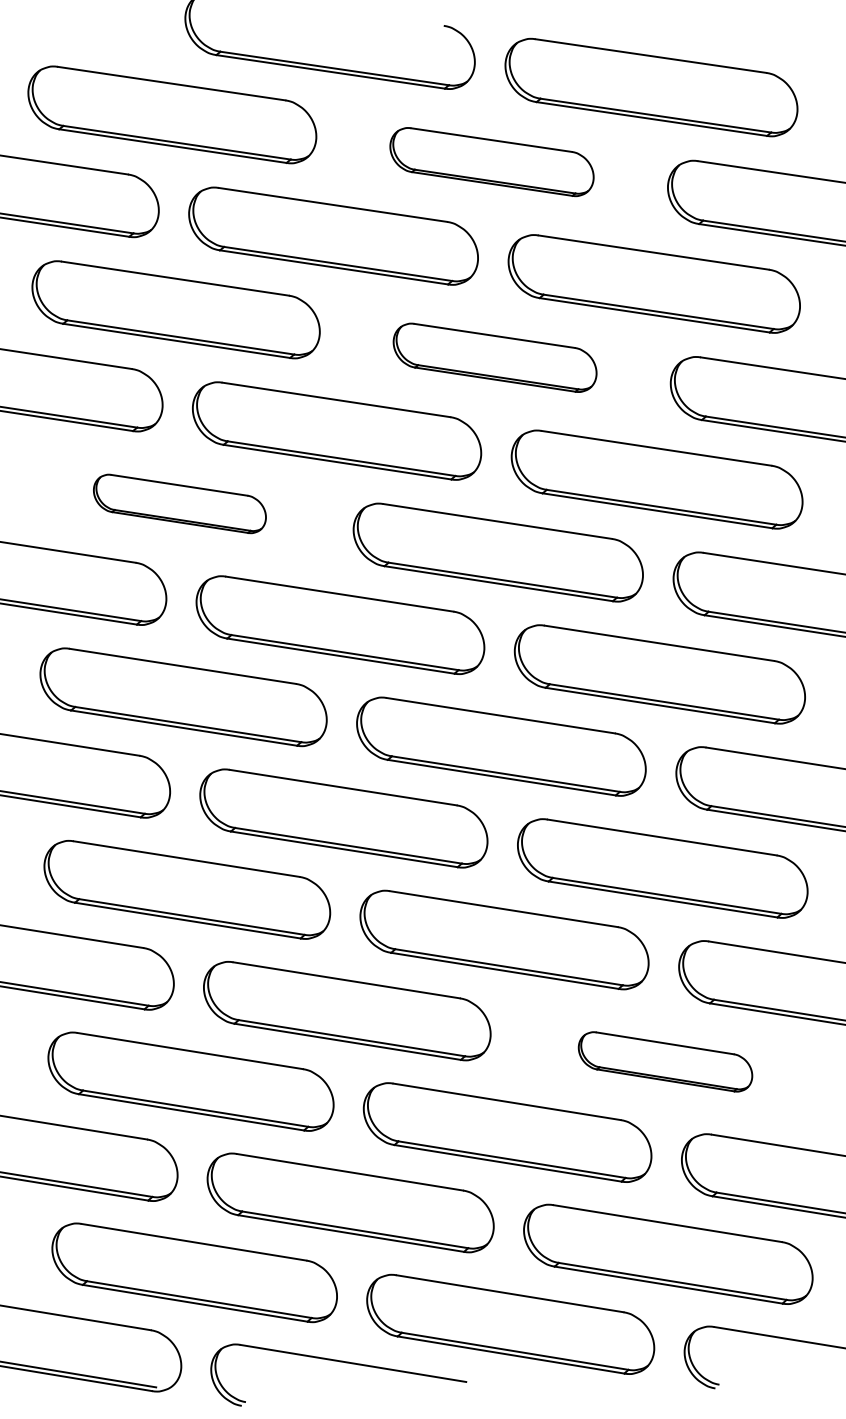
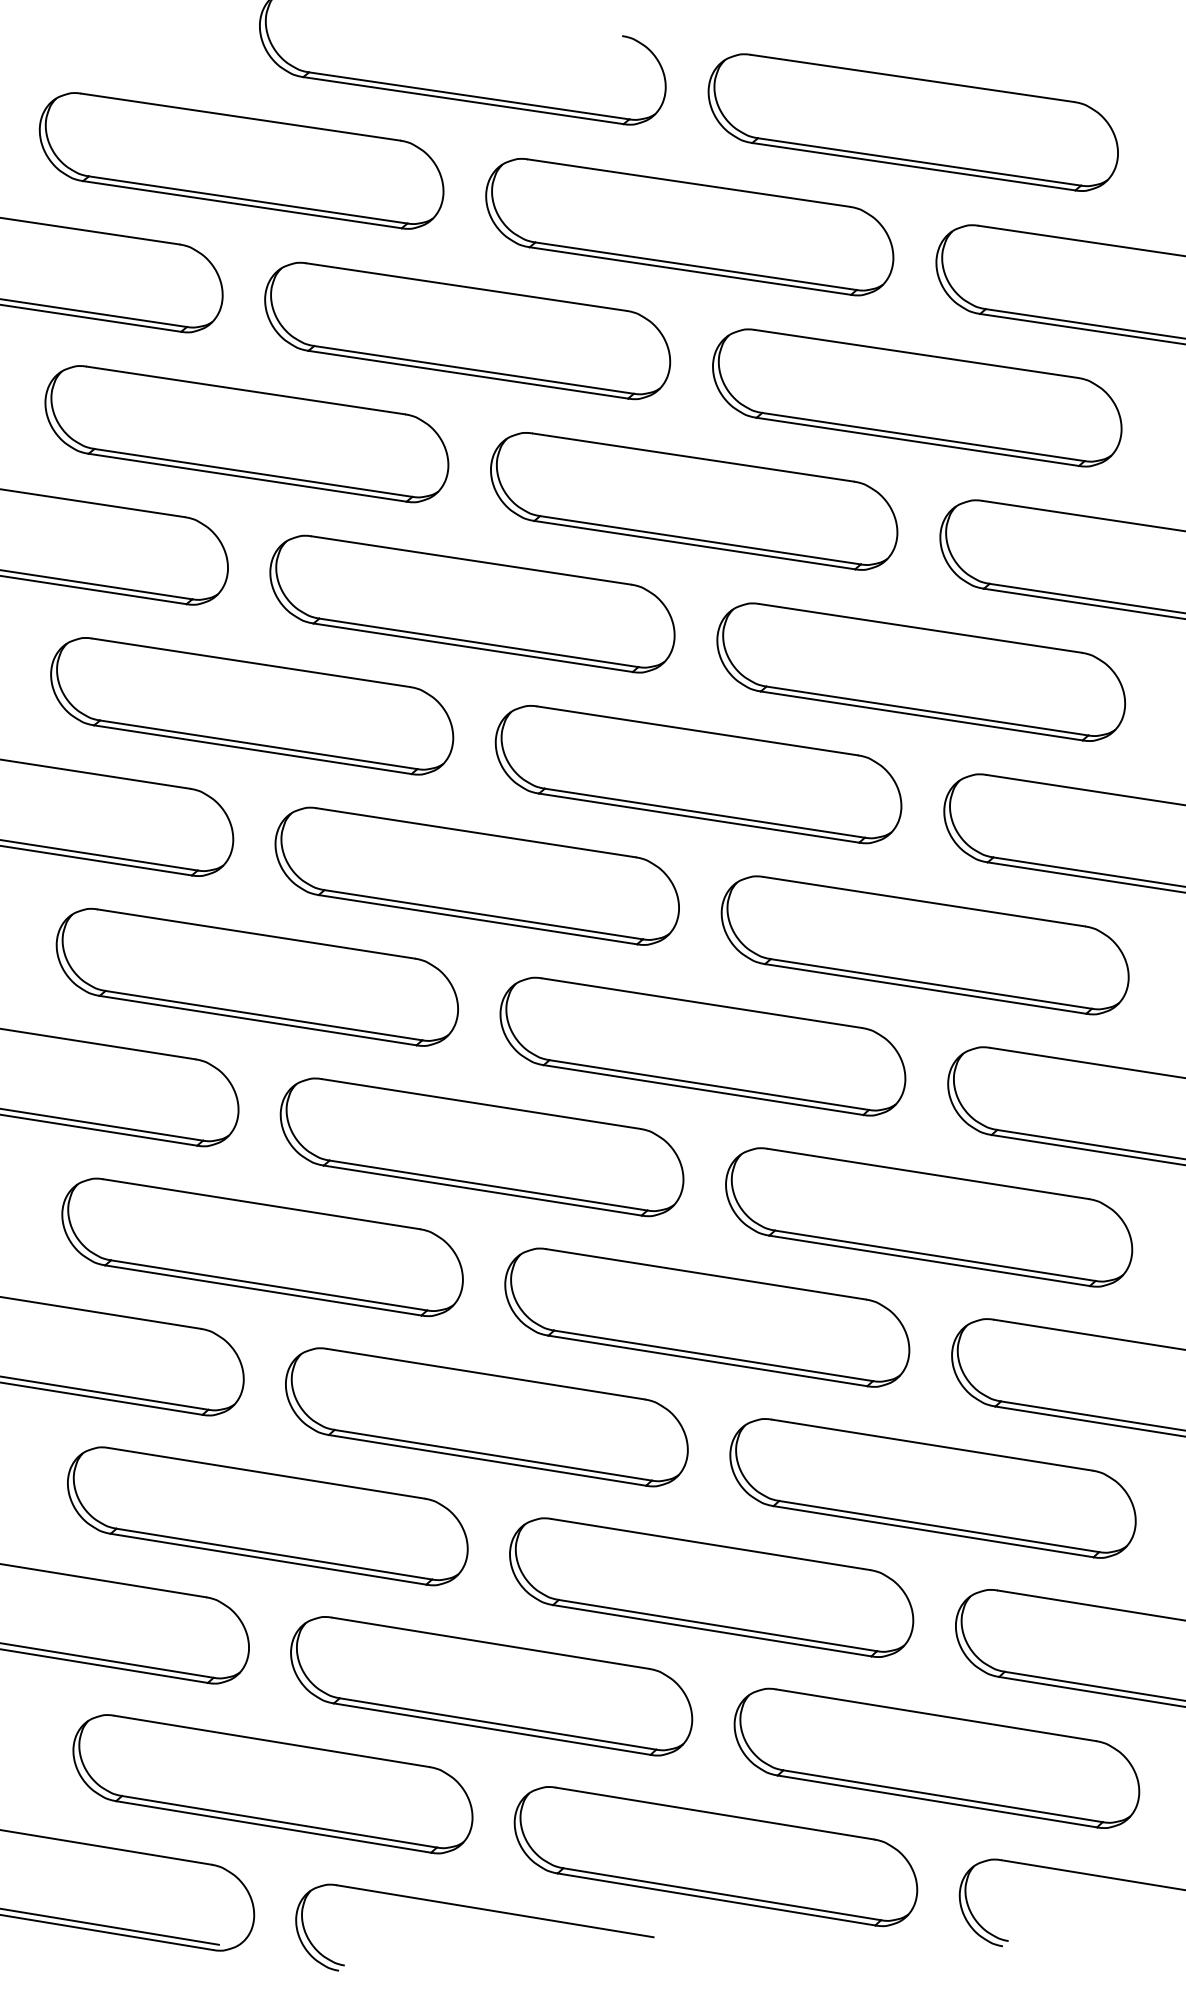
part: (491, 161) -> (689, 226), size x1.43
part: (494, 357) -> (693, 501), size x1.43
part: (179, 503) -> (251, 705), size x1.67
part: (665, 1061) -> (932, 1487), size x1.67

